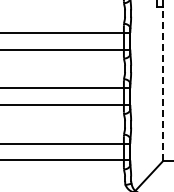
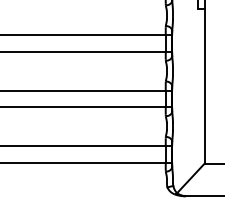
line: (162, 83) -> (204, 85), dashed -> solid

